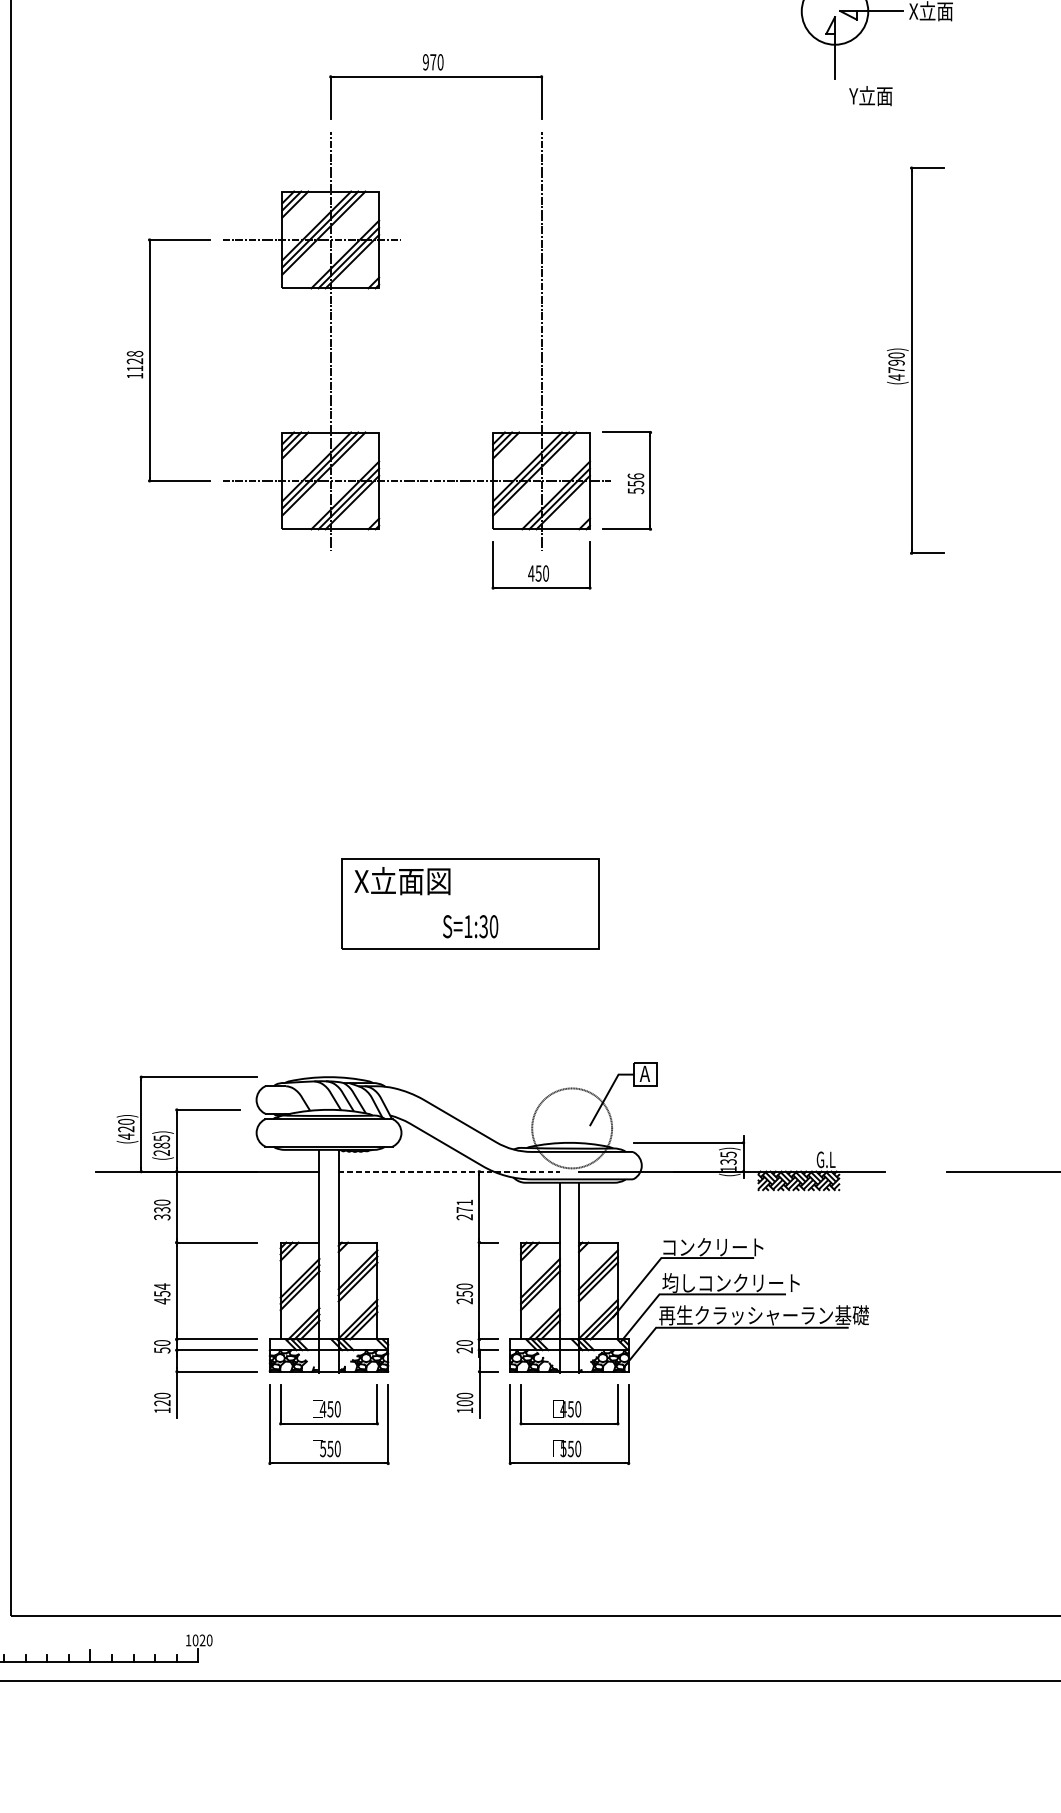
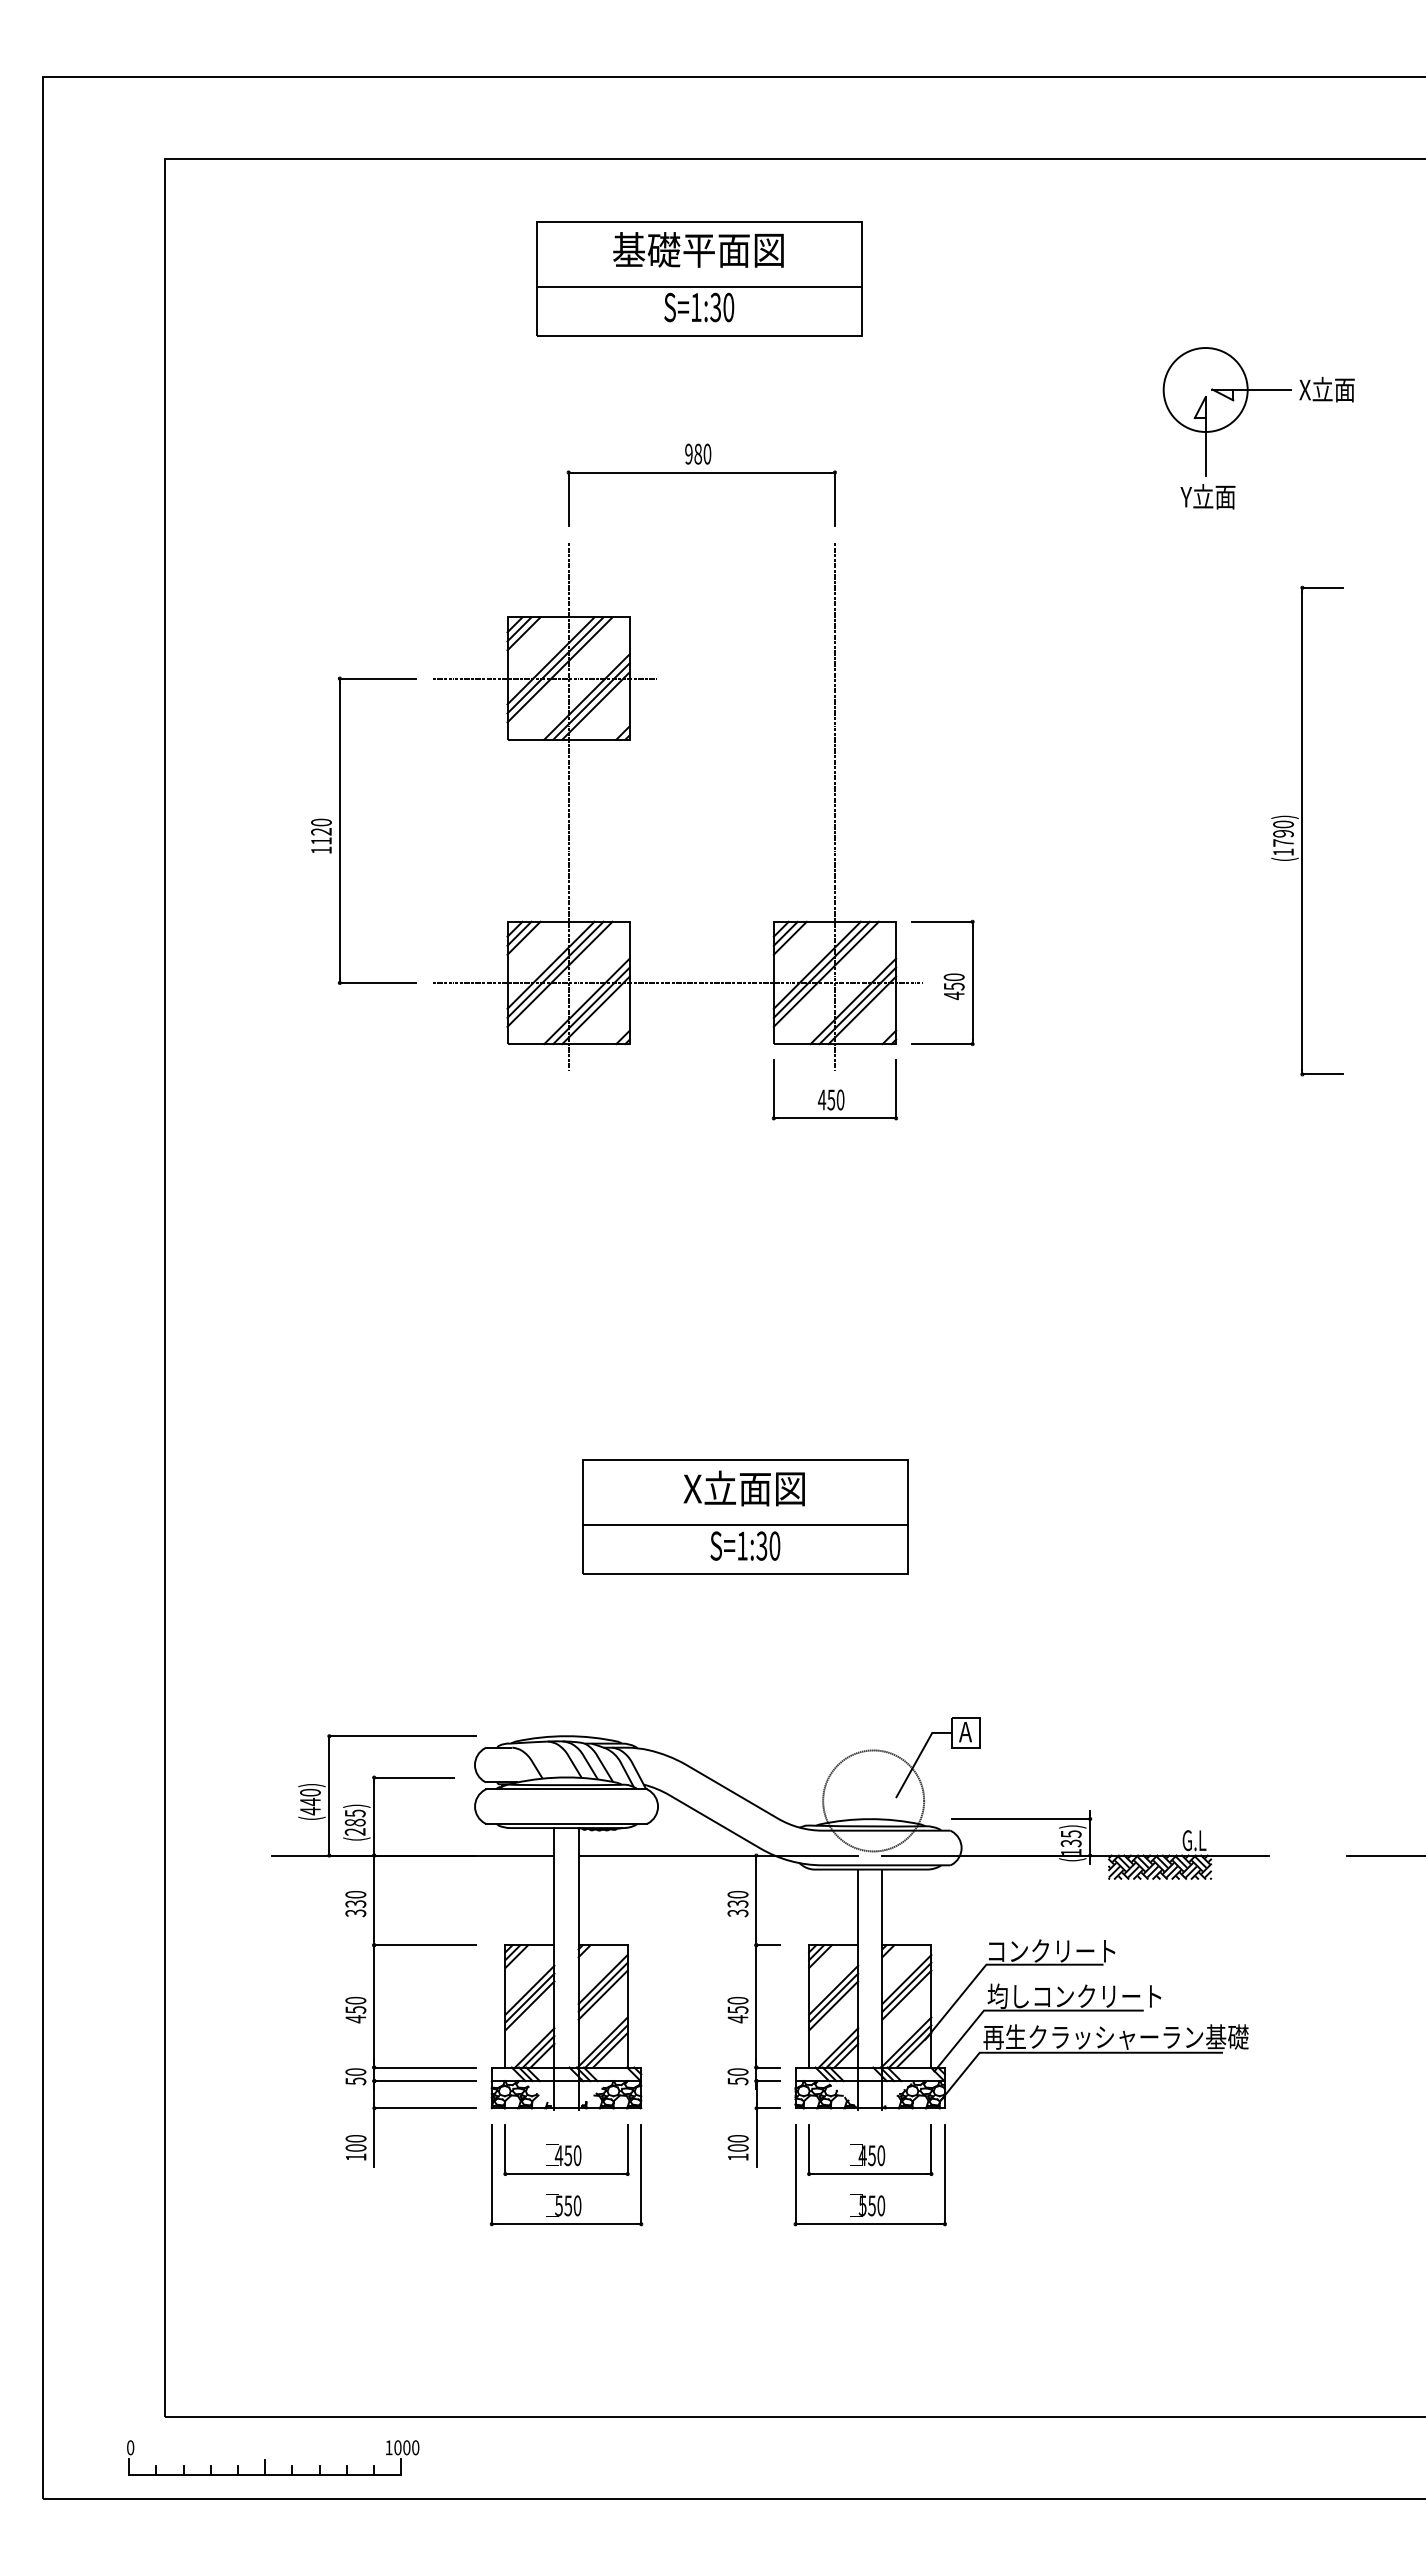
text: (433, 61) -> (698, 453), 970 -> 980
text: (870, 95) -> (1207, 496), moved
text: (135, 353) -> (321, 822), 1128 -> 1120
text: (896, 377) -> (1283, 852), (4790) -> (1790)
text: (635, 483) -> (953, 986), 556 -> 450
text: (401, 881) -> (743, 1488), moved
line: (469, 910) -> (744, 1525), added
text: (126, 1128) -> (310, 1801), (420) -> (440)
line: (449, 1171) -> (718, 1855), dashed -> solid
text: (464, 1210) -> (737, 1904), 271 -> 330
text: (161, 1286) -> (355, 2000), 454 -> 450
text: (464, 1301) -> (737, 2019), 250 -> 450
text: (464, 1350) -> (737, 2081), 20 -> 50
text: (161, 1402) -> (355, 2147), 120 -> 100
text: (202, 1640) -> (406, 2447), 1020 -> 1000

